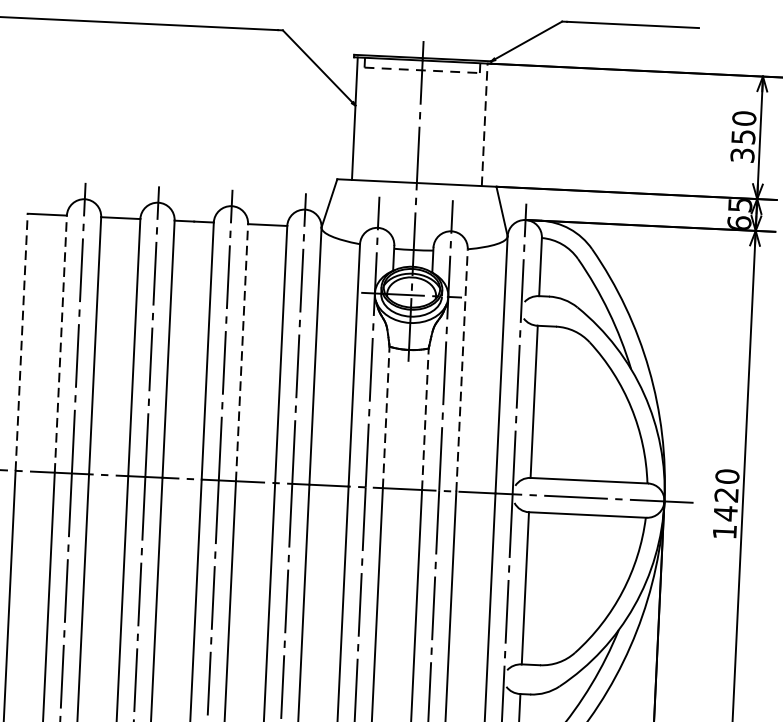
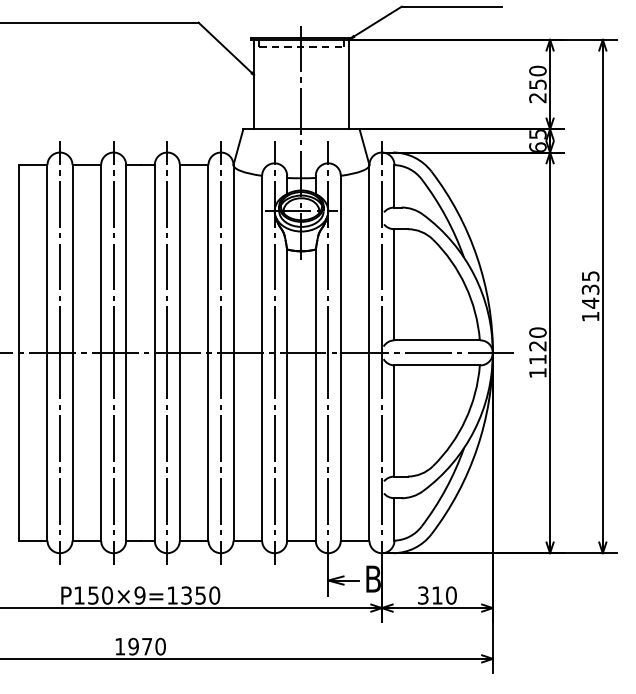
line: (484, 124) -> (348, 84), dashed -> solid
text: (741, 156) -> (537, 98), 350 -> 250
line: (21, 341) -> (18, 258), dashed -> solid
line: (60, 343) -> (47, 258), dashed -> solid
line: (241, 352) -> (179, 258), dashed -> solid
line: (461, 370) -> (340, 264), dashed -> solid
line: (386, 417) -> (287, 301), dashed -> solid
line: (424, 419) -> (315, 301), dashed -> solid
text: (725, 513) -> (537, 359), 1420 -> 1120

